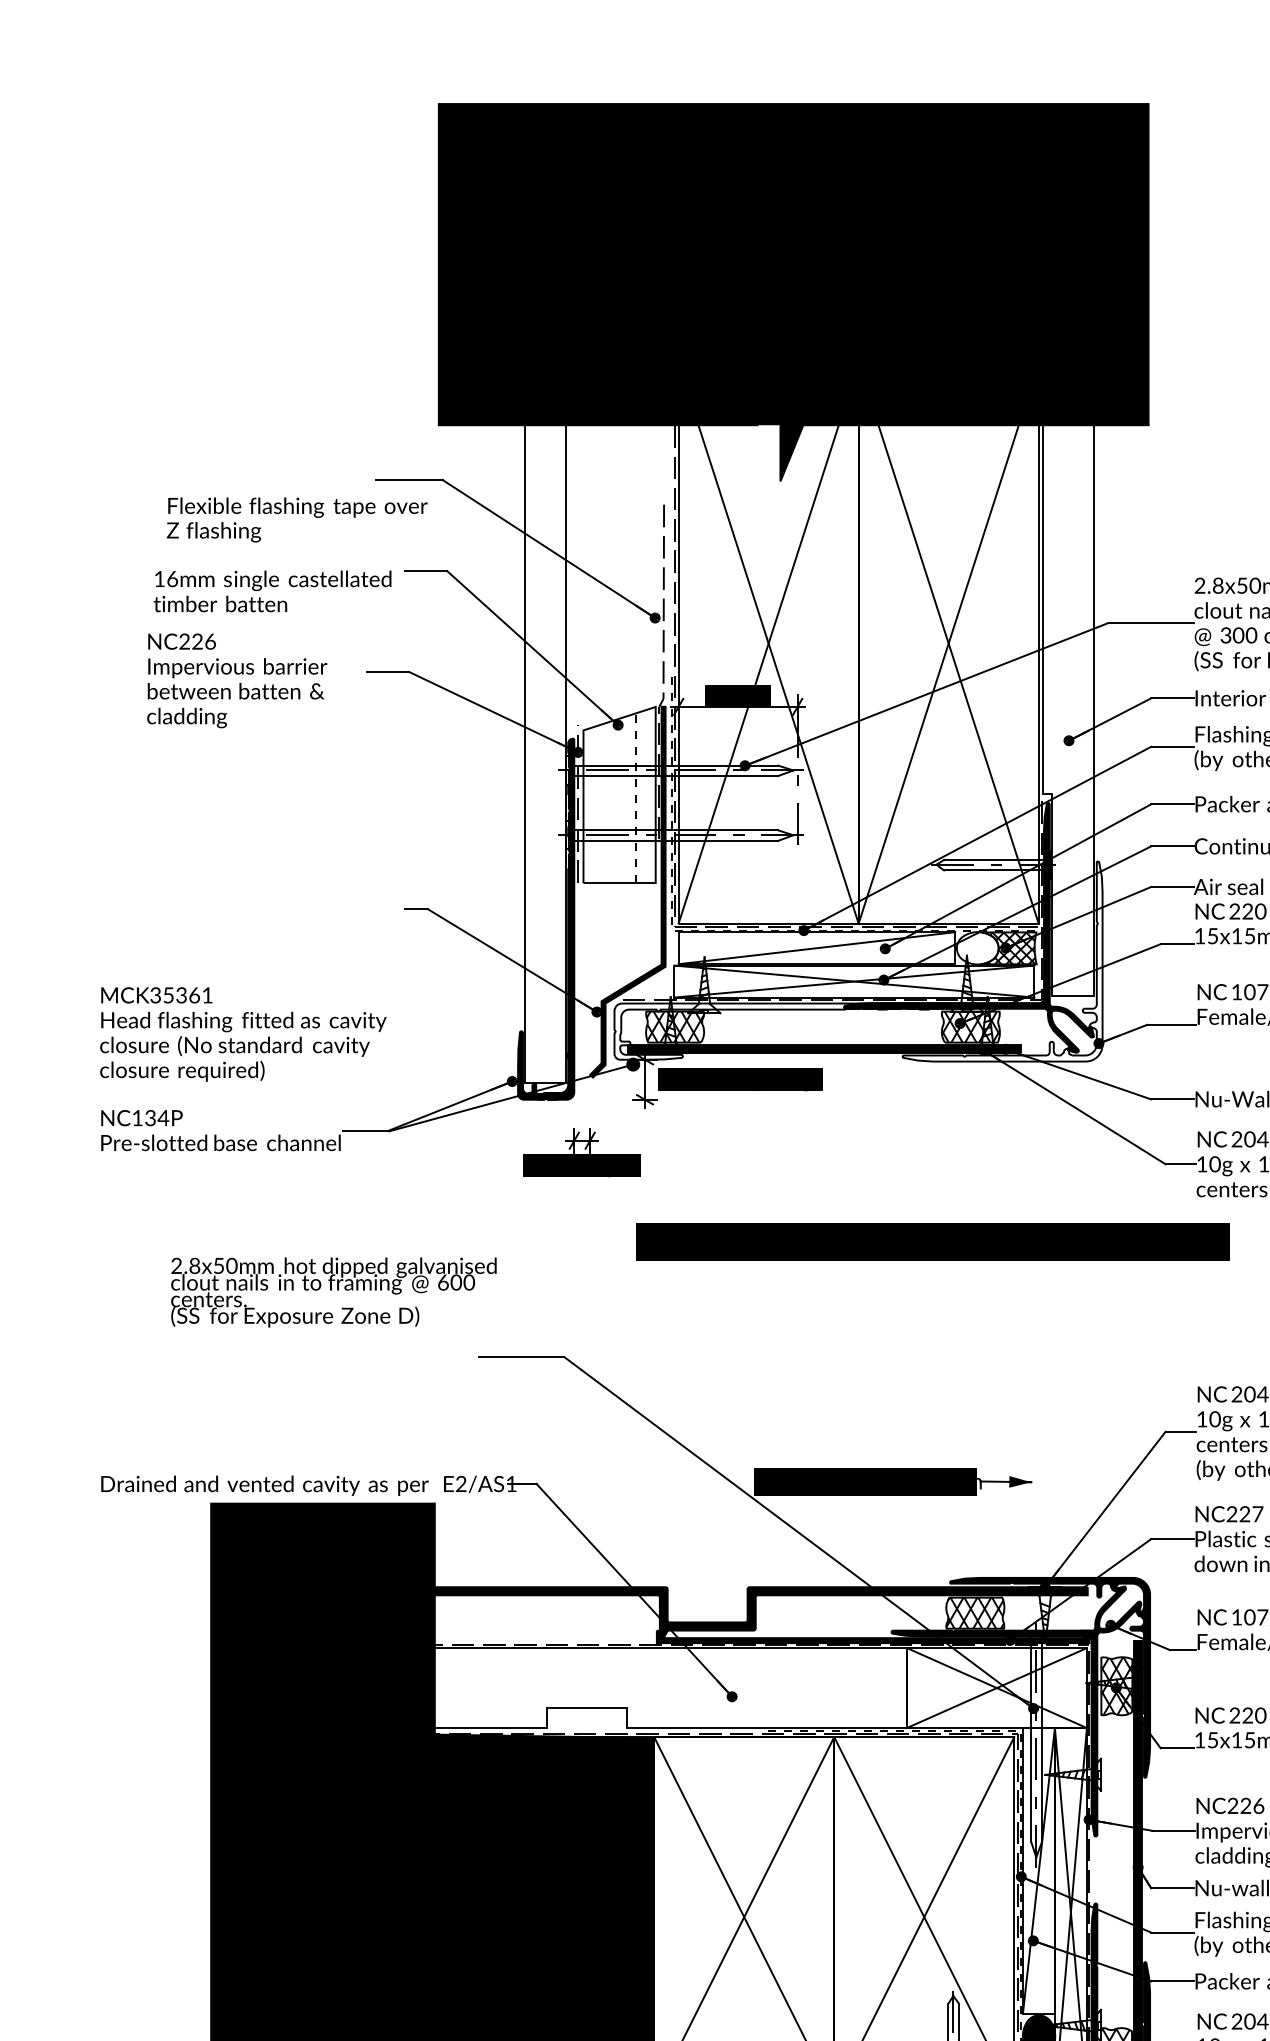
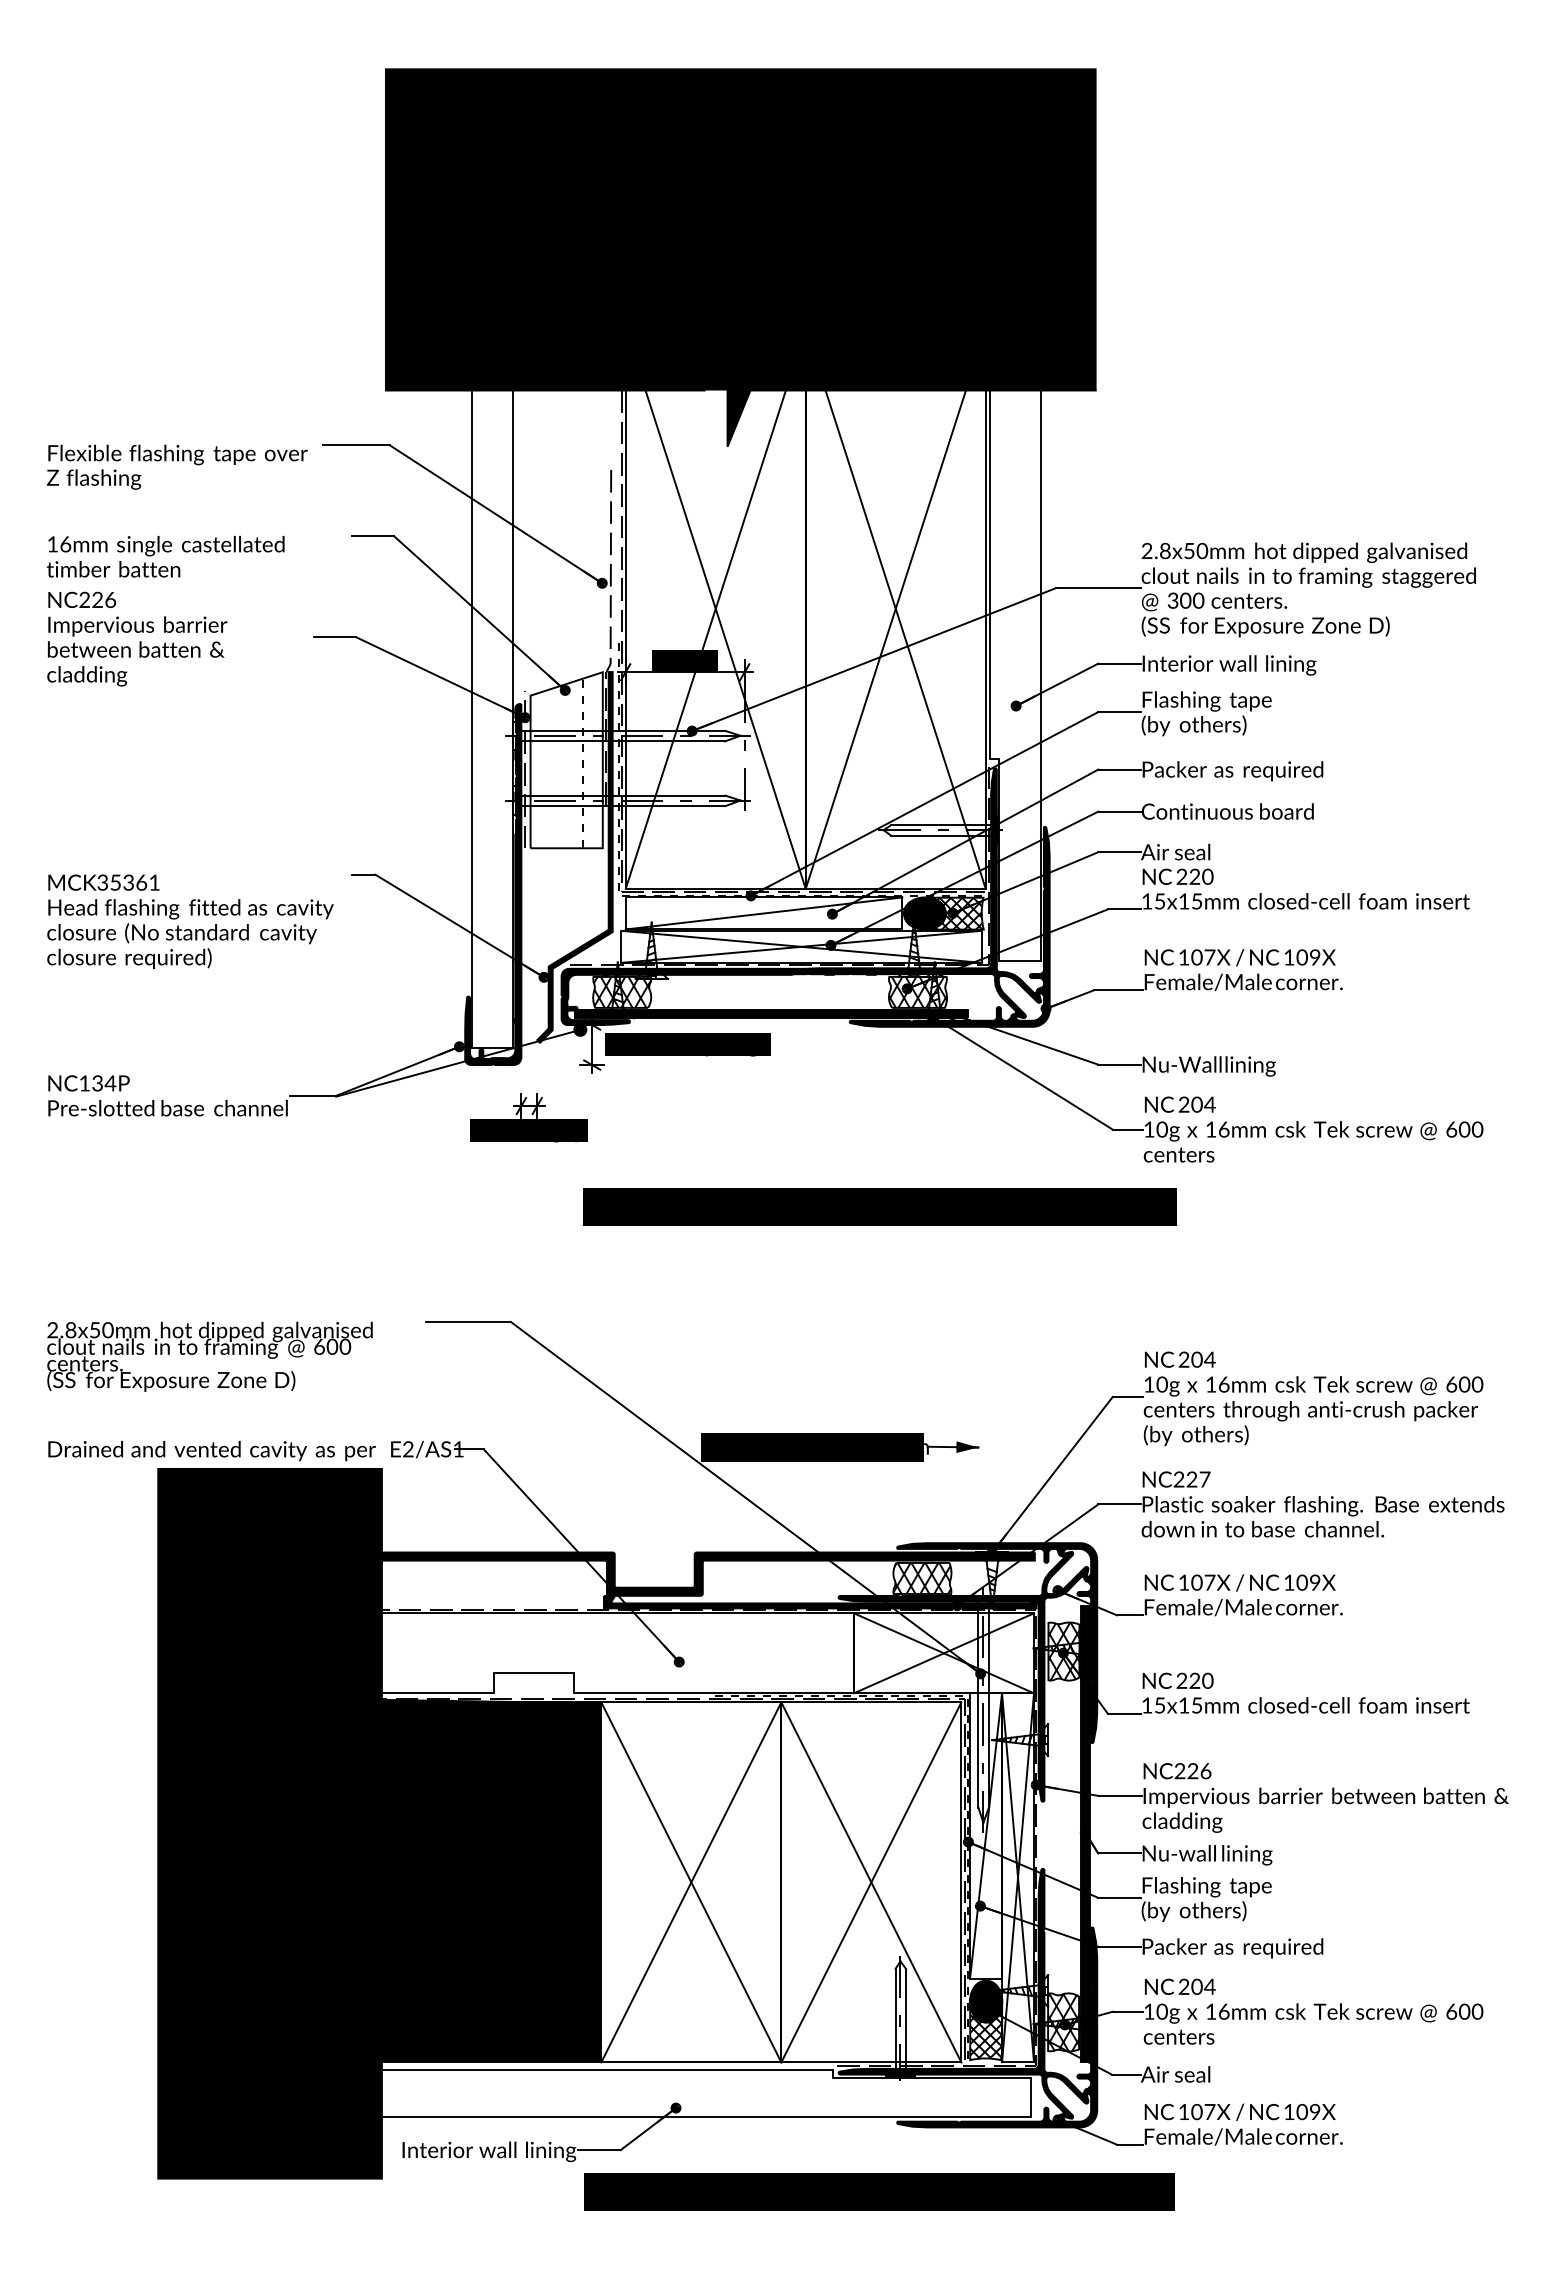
text: (297, 519) -> (177, 466), moved
text: (272, 591) -> (165, 556), moved
text: (237, 680) -> (137, 638), moved
fill: (977, 948) -> (924, 913), added
fill: (1002, 961) -> (949, 926), added
fill: (794, 1031) -> (741, 996), added
text: (243, 1034) -> (190, 921), moved
text: (333, 1292) -> (209, 1356), moved

